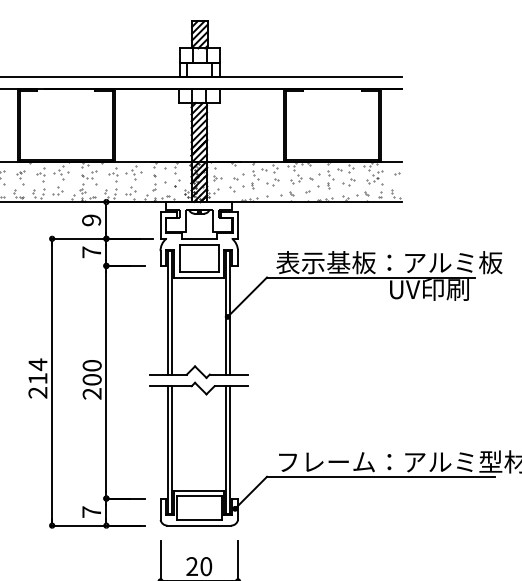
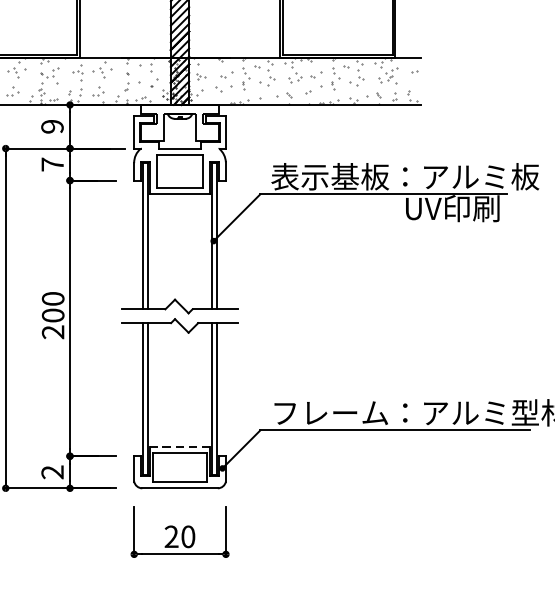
line: (198, 491) -> (179, 447), solid -> dashed
text: (91, 511) -> (52, 471), 7 -> 2

